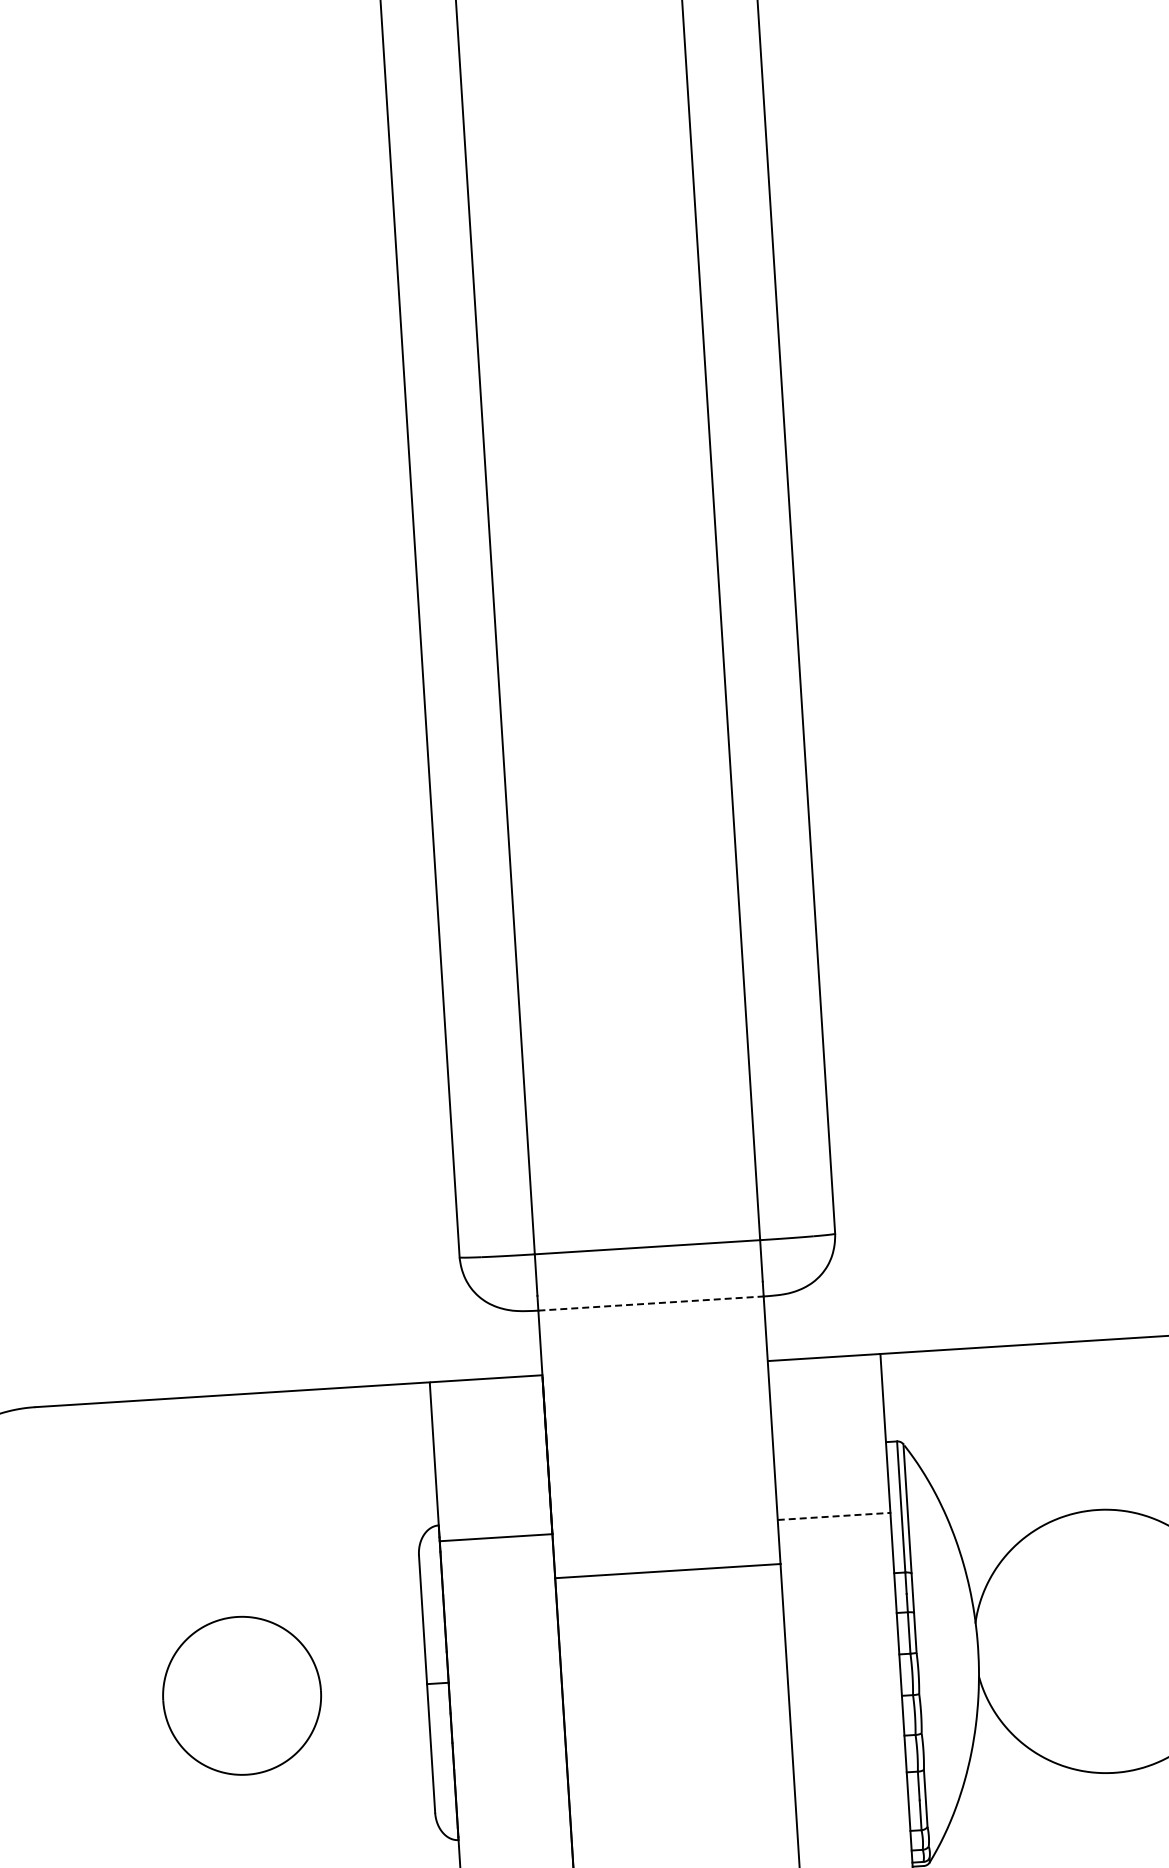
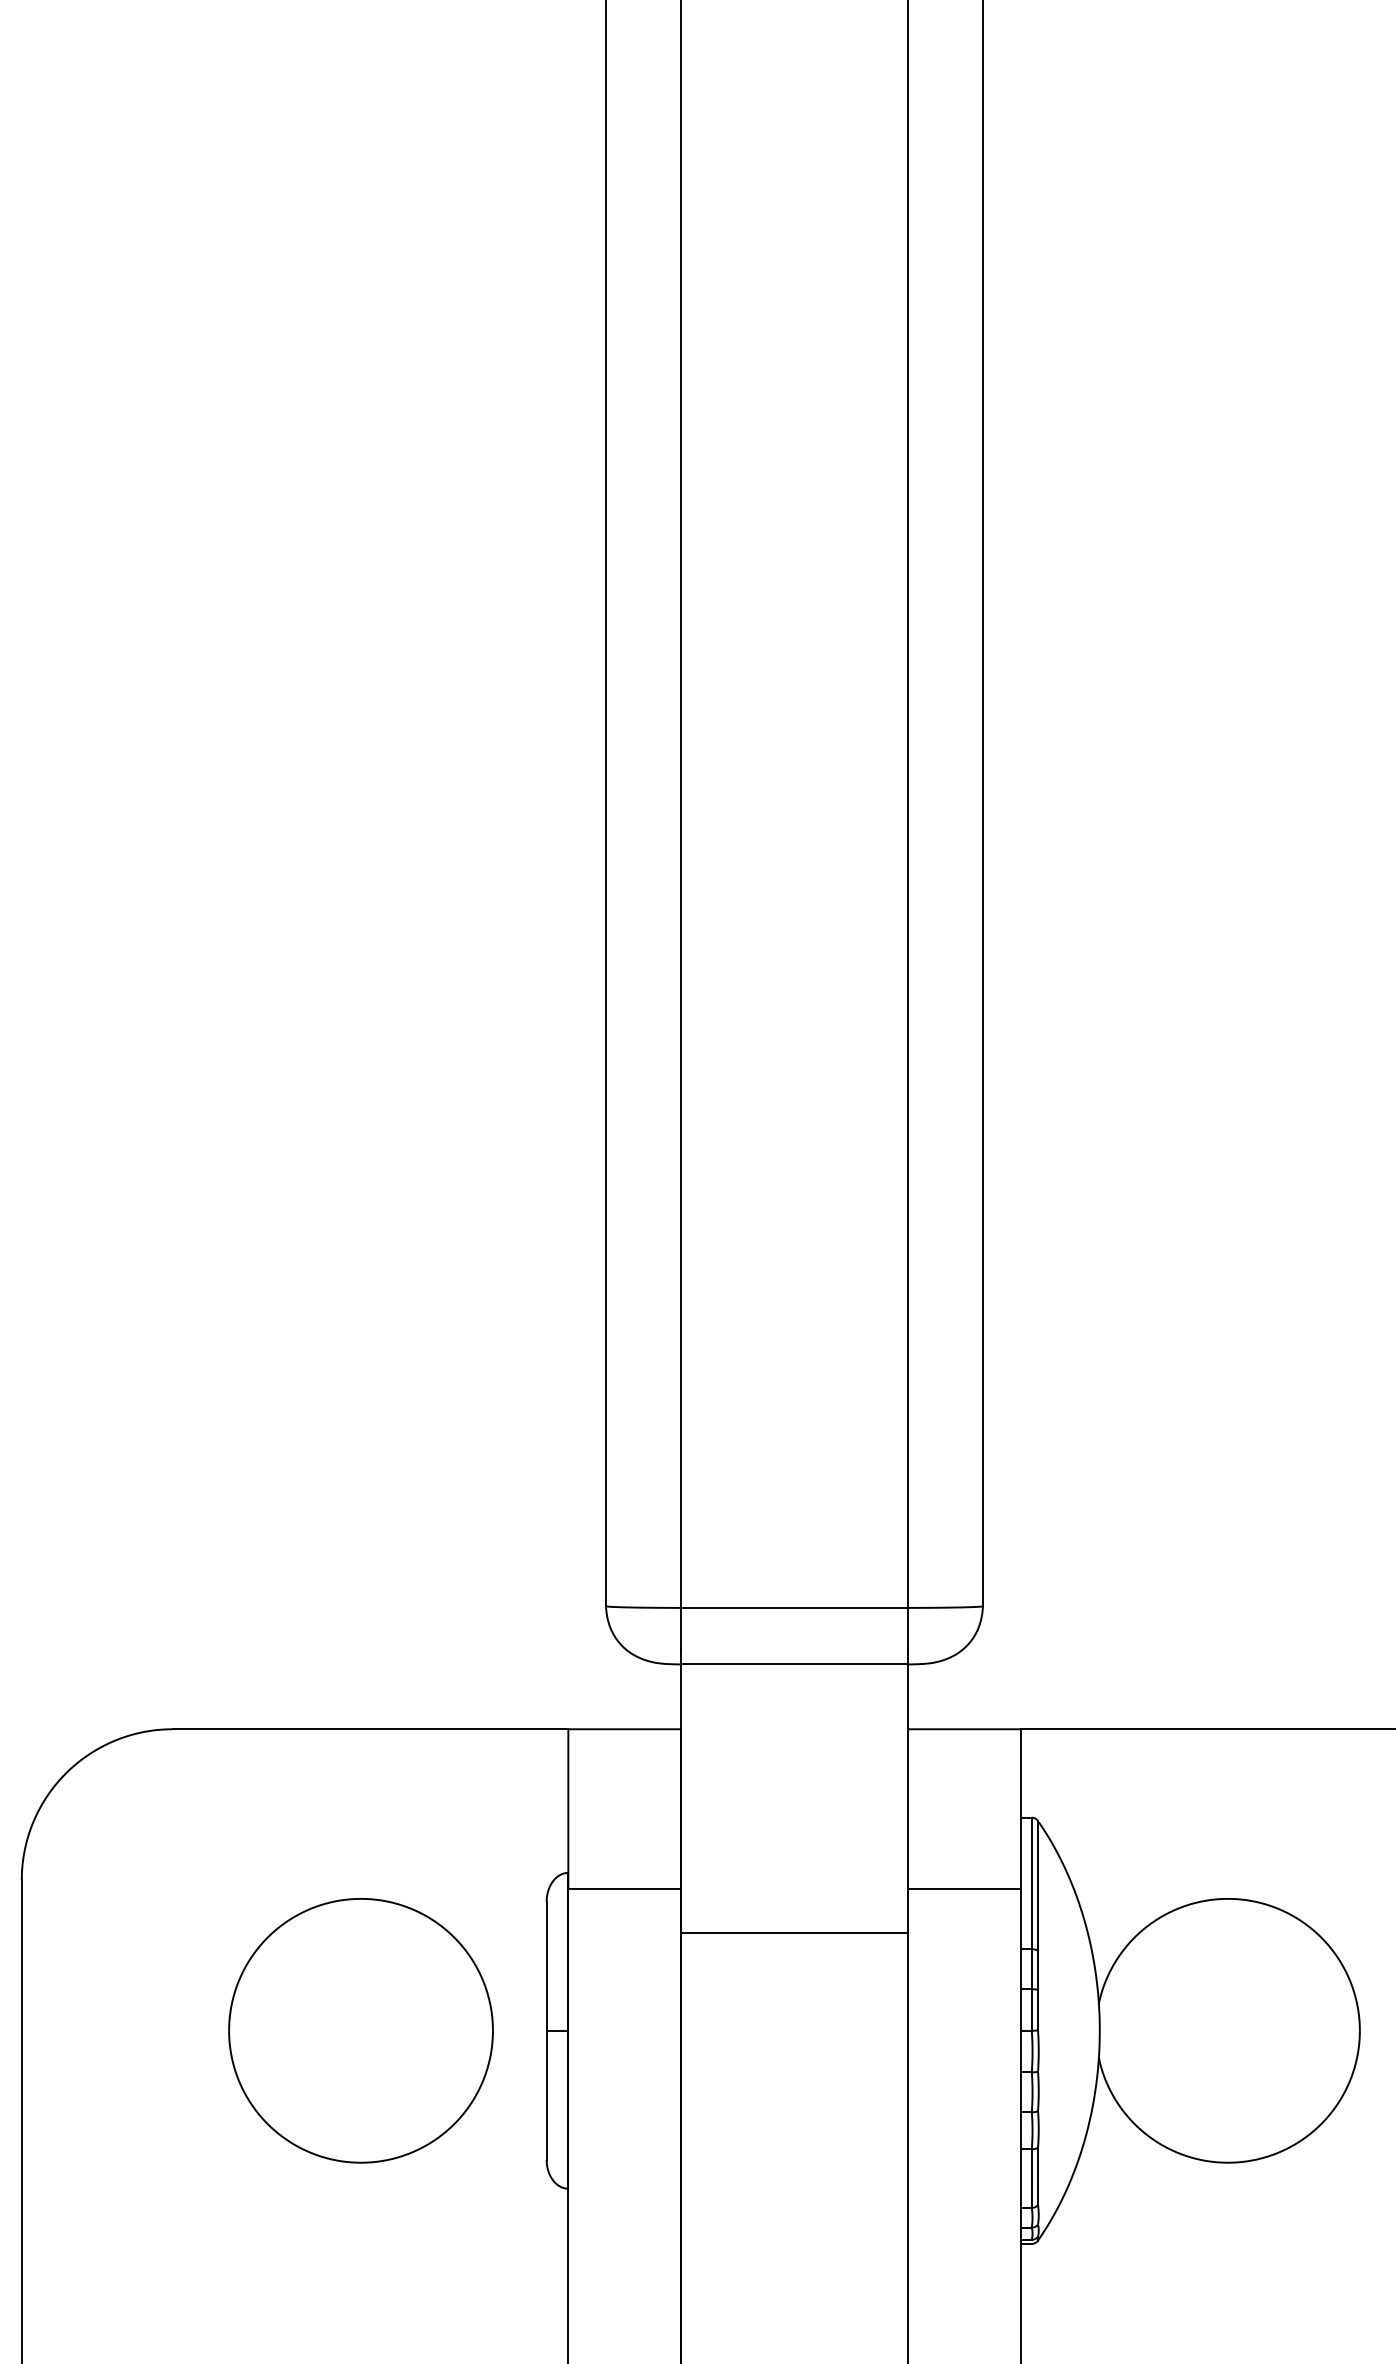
line: (651, 1303) -> (794, 1664), dashed -> solid
line: (834, 1516) -> (964, 1888), dashed -> solid
part: (241, 1695) -> (360, 2030), size x1.67

